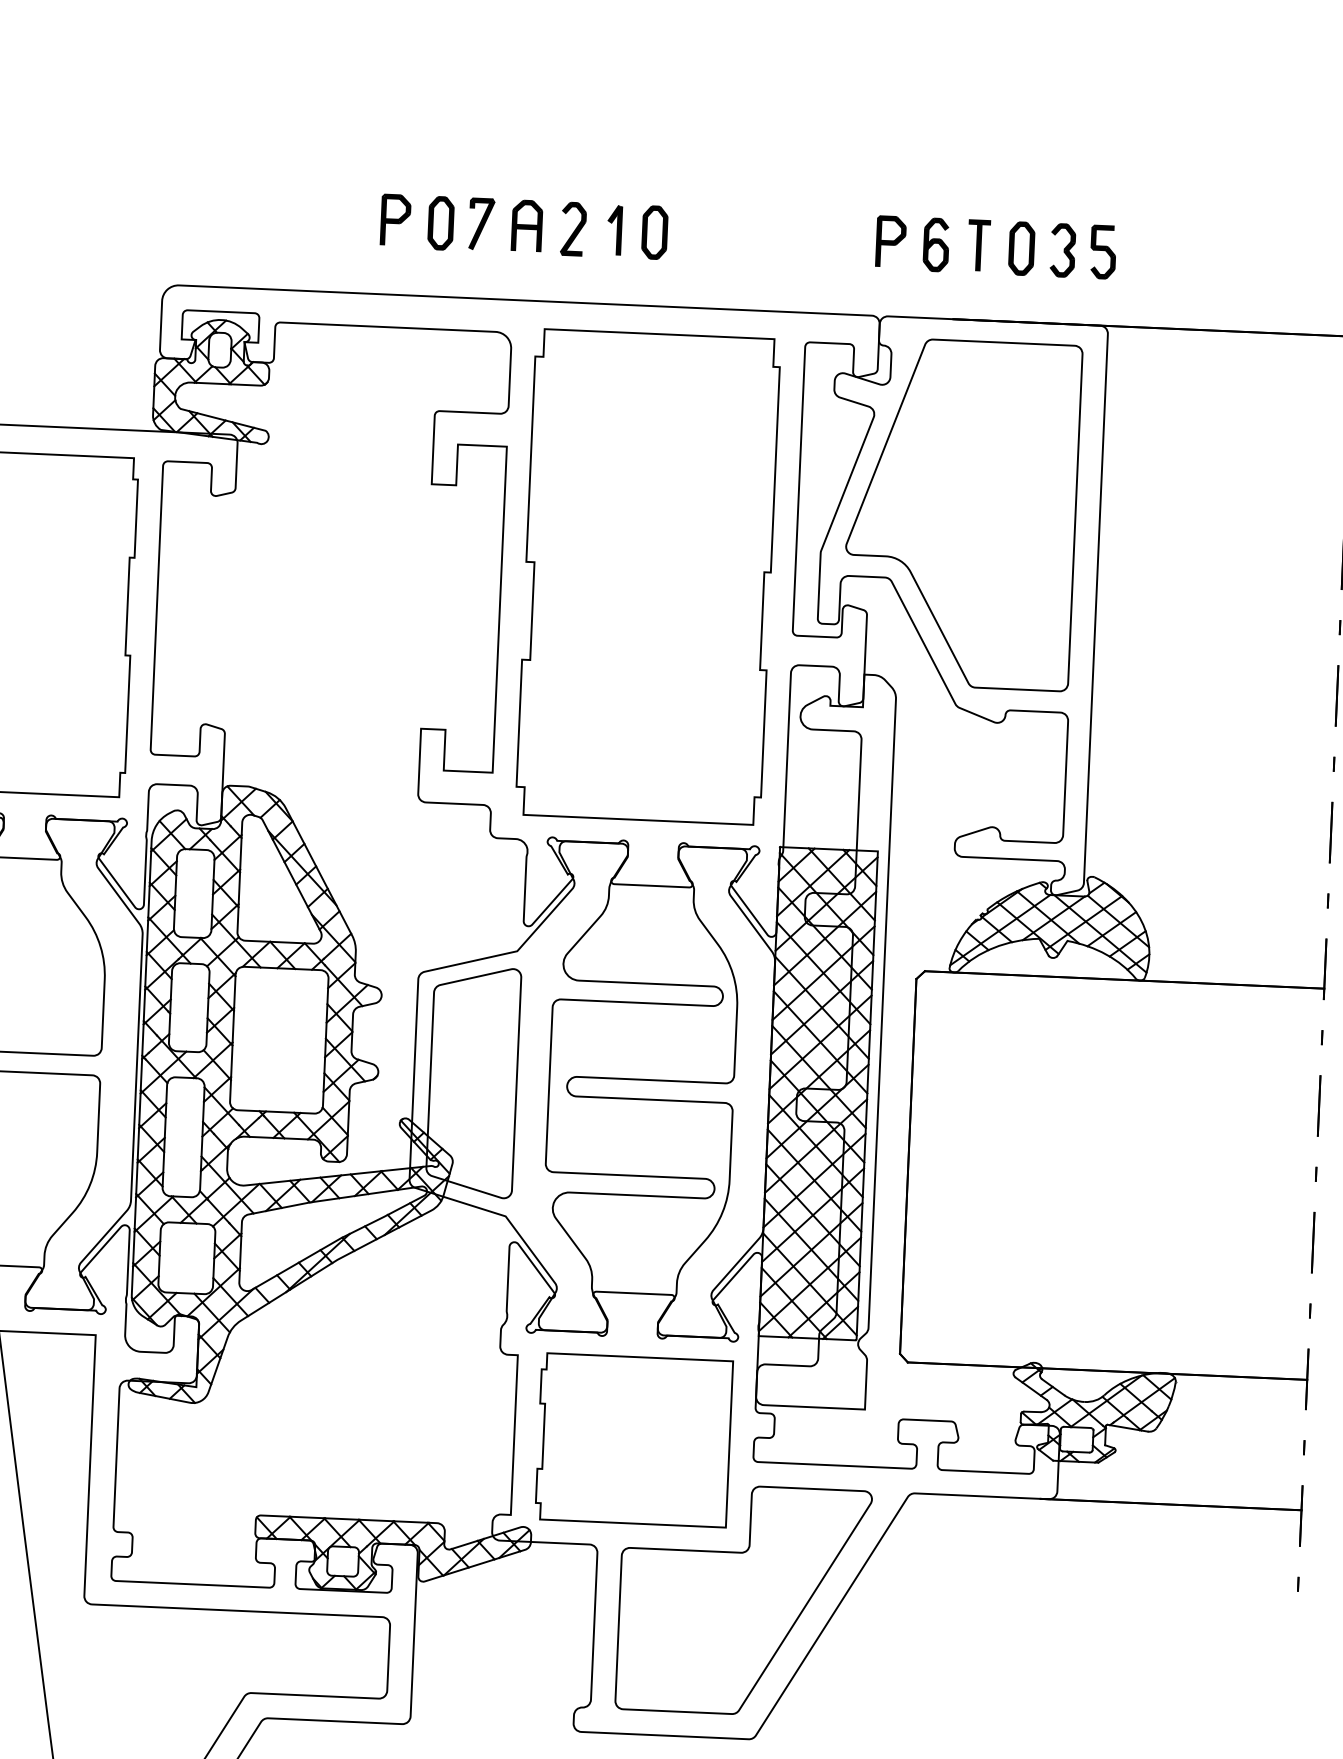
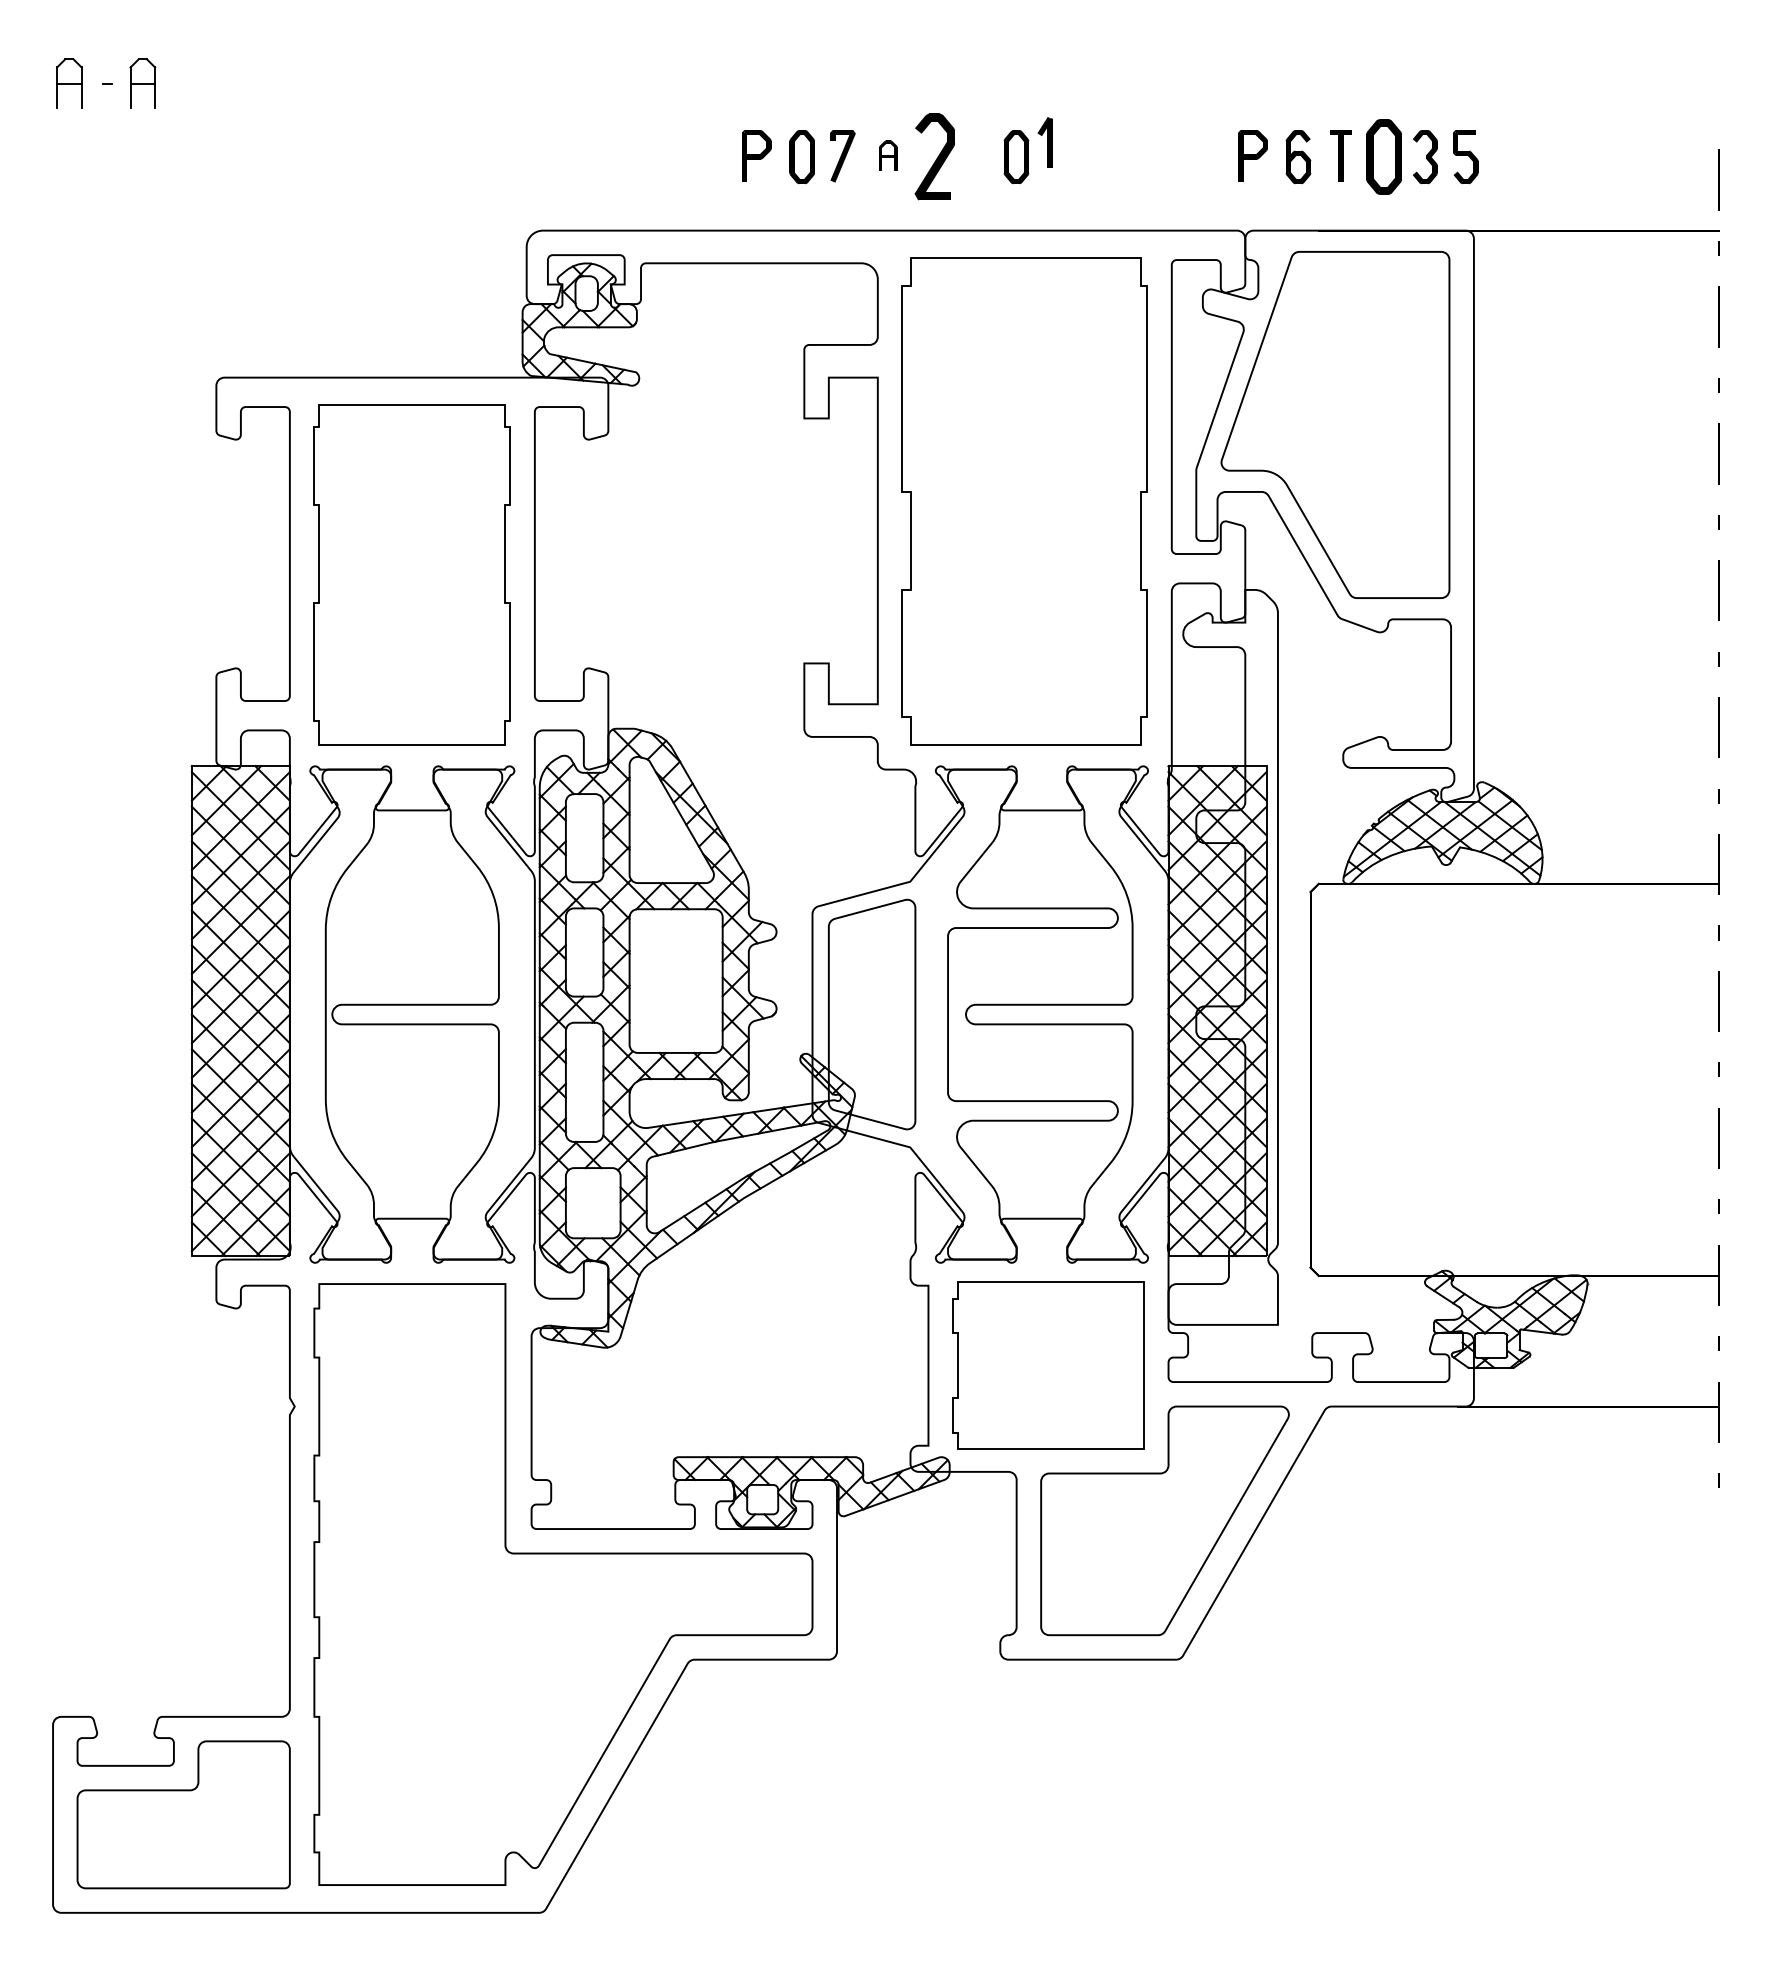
part: (527, 225) -> (888, 155), size x0.6
part: (573, 229) -> (934, 157), size x1.6
part: (614, 230) -> (1044, 142), moved
part: (1021, 249) -> (1383, 157), size x1.4

